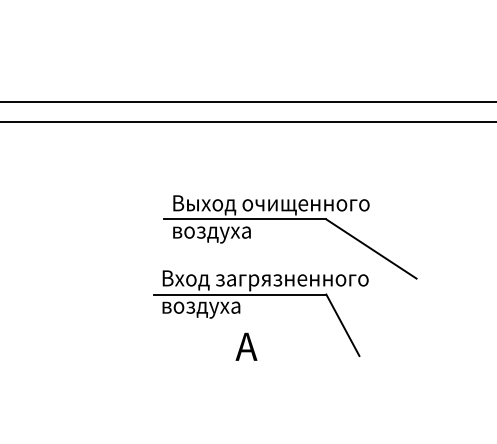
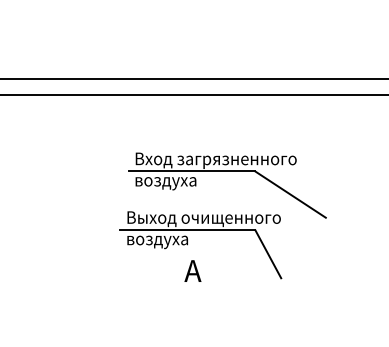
text: (282, 207) -> (221, 162), Выход очищенного -> Вход загрязненного
text: (271, 282) -> (212, 220), Вход загрязненного -> Выход очищенного

